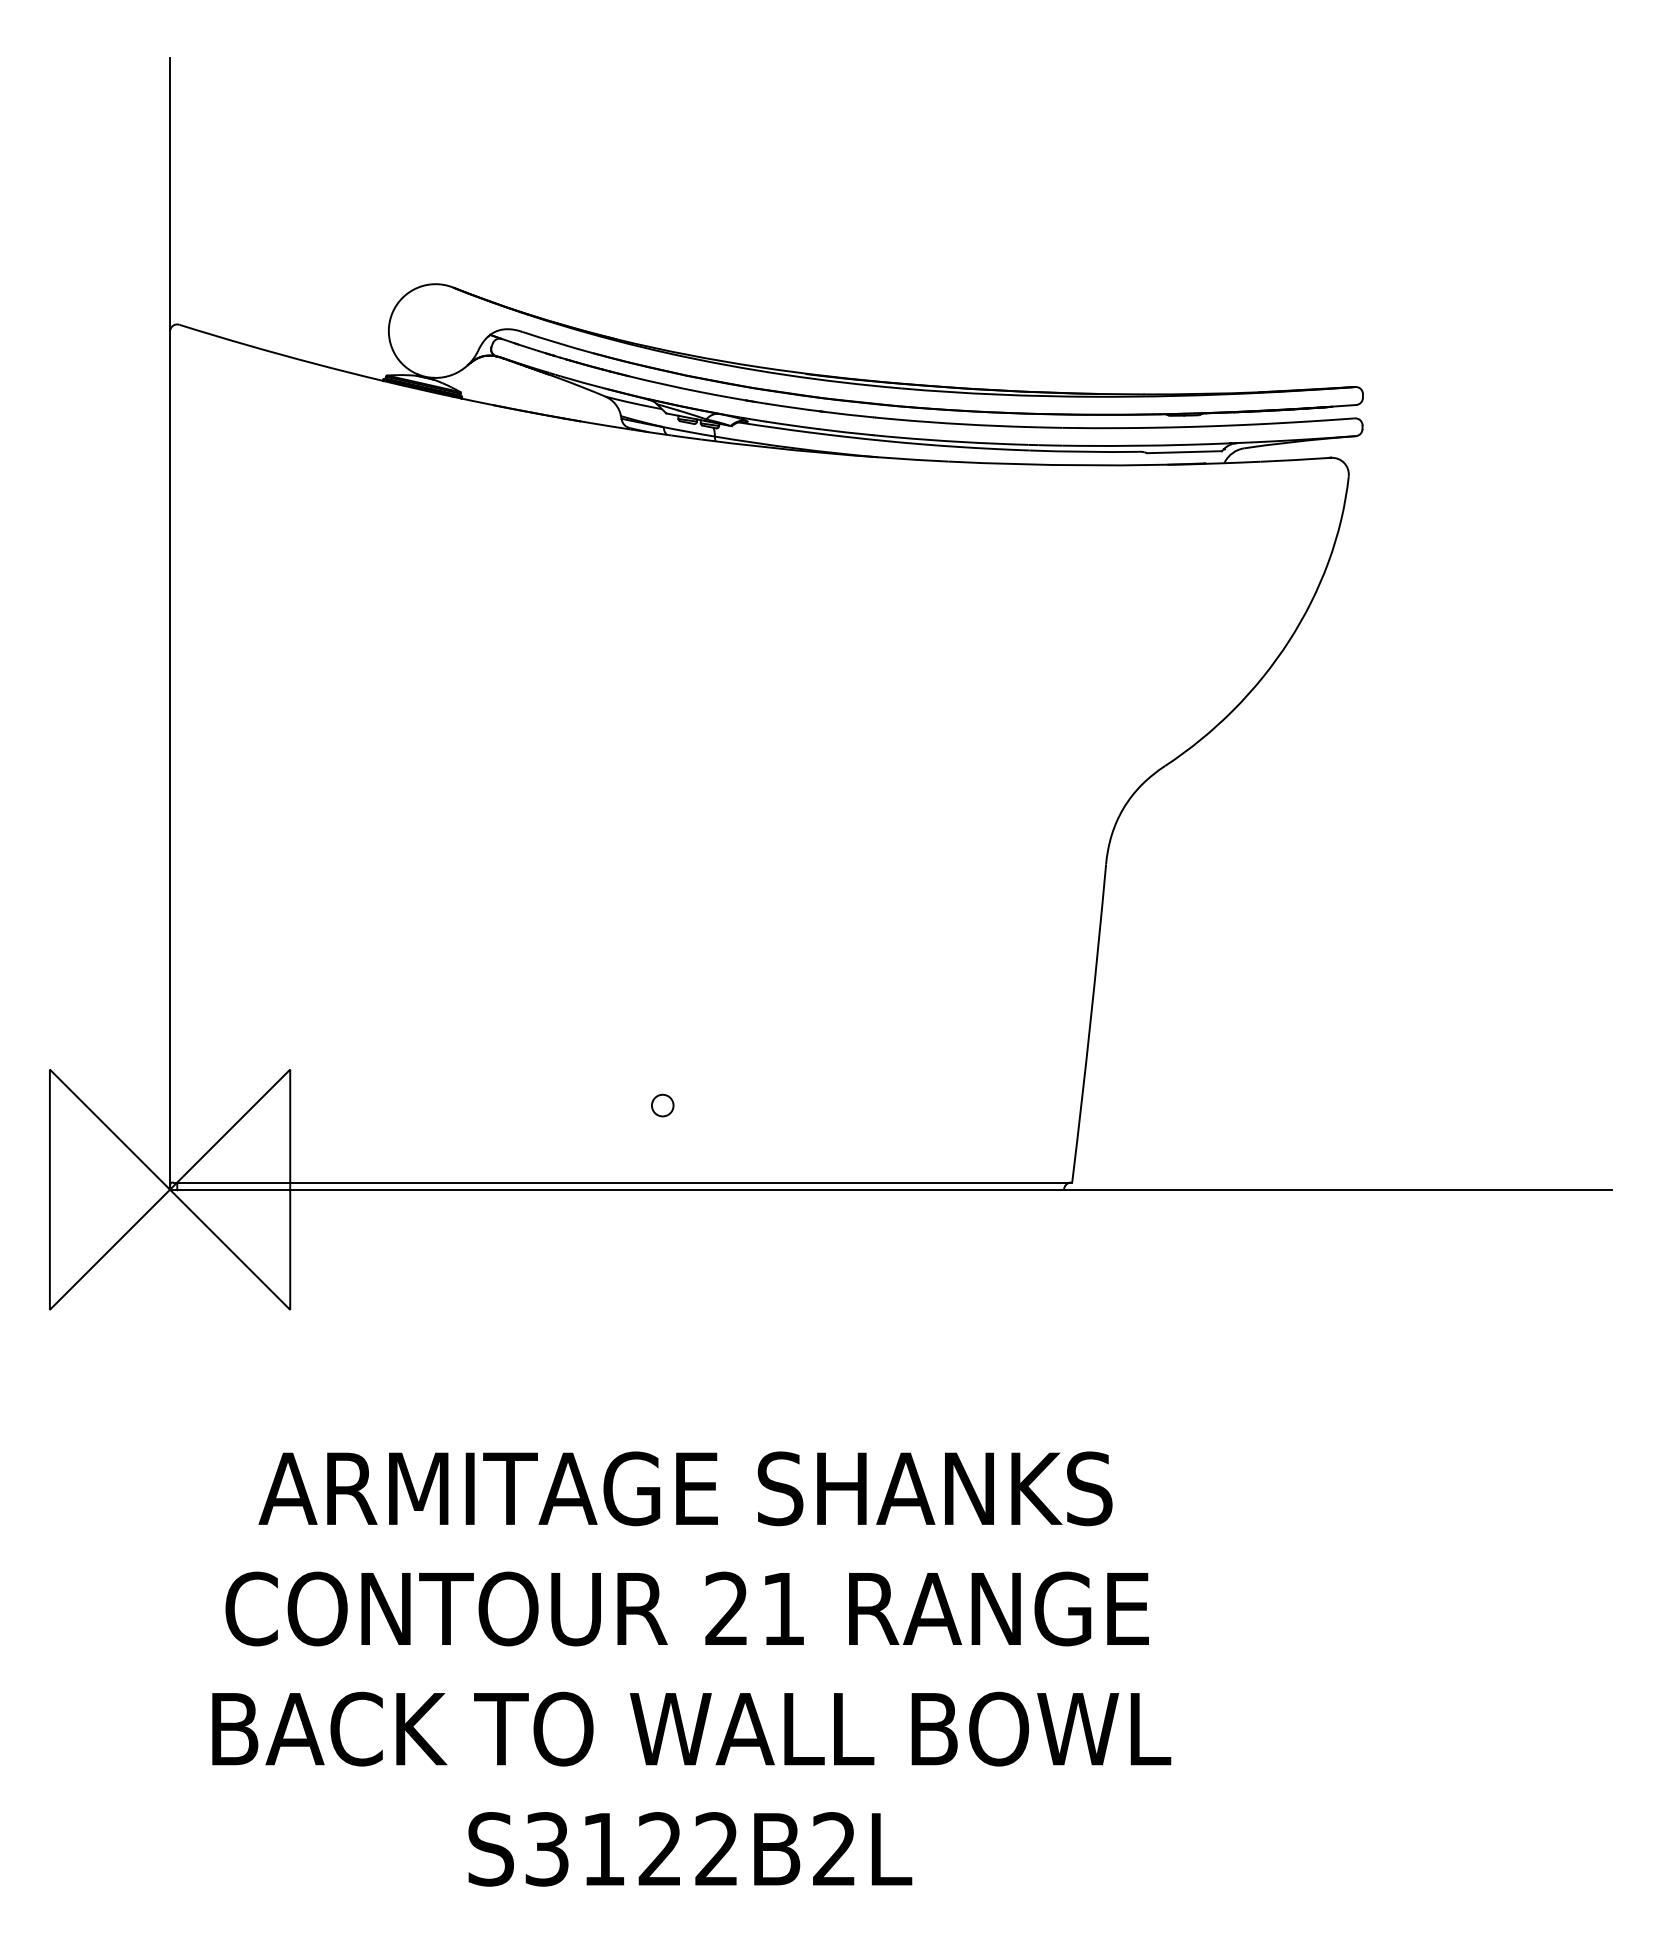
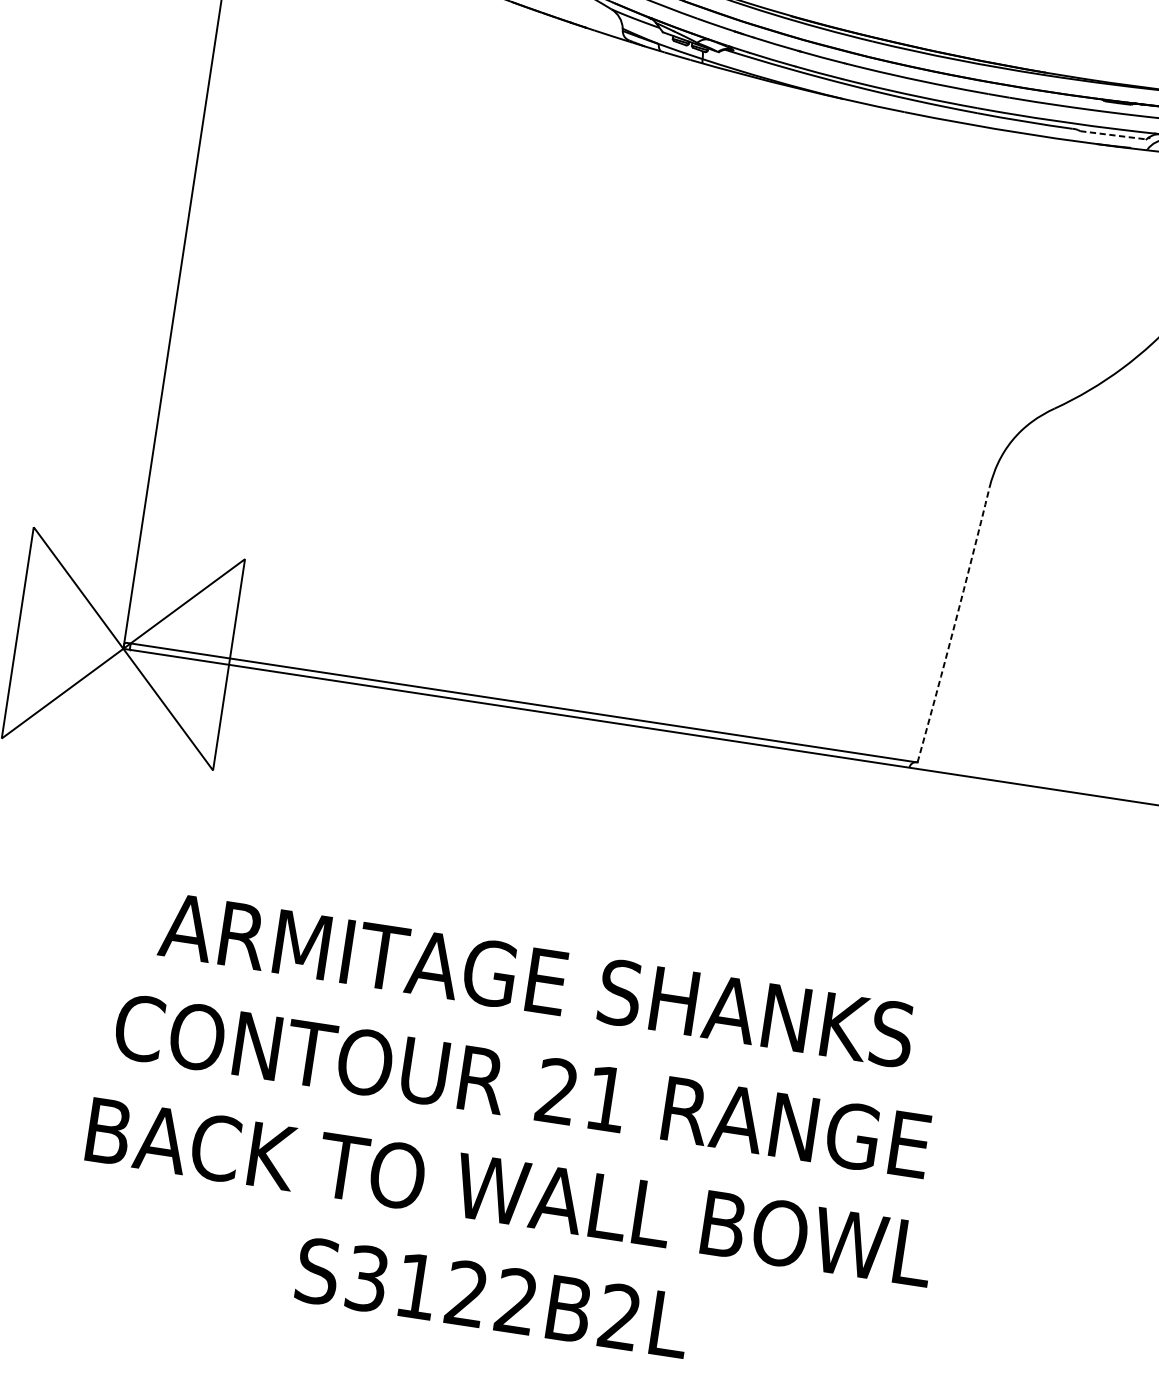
line: (1184, 452) -> (1113, 135), solid -> dashed
arc: (1090, 1023) -> (954, 625), solid -> dashed
circle: (662, 1105) -> (567, 640), removed

